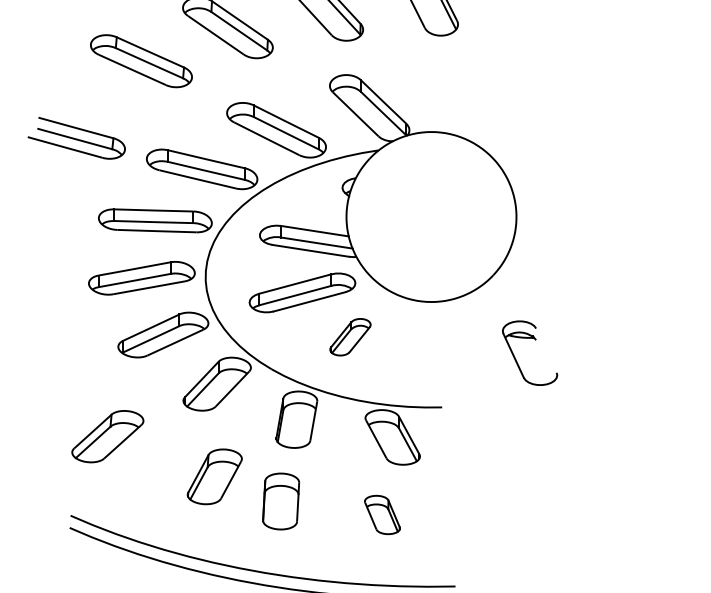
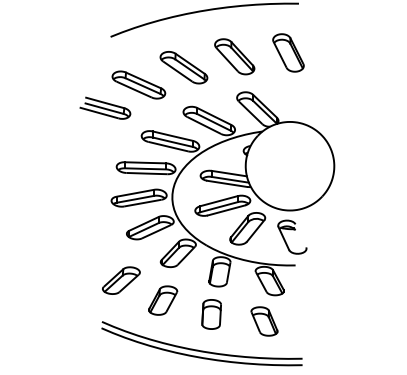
part: (77, 136) -> (105, 107), moved
part: (349, 336) -> (247, 228), size x1.67
part: (530, 351) -> (292, 236), moved
part: (215, 476) -> (163, 300), moved
part: (382, 515) -> (264, 321), size x1.43

